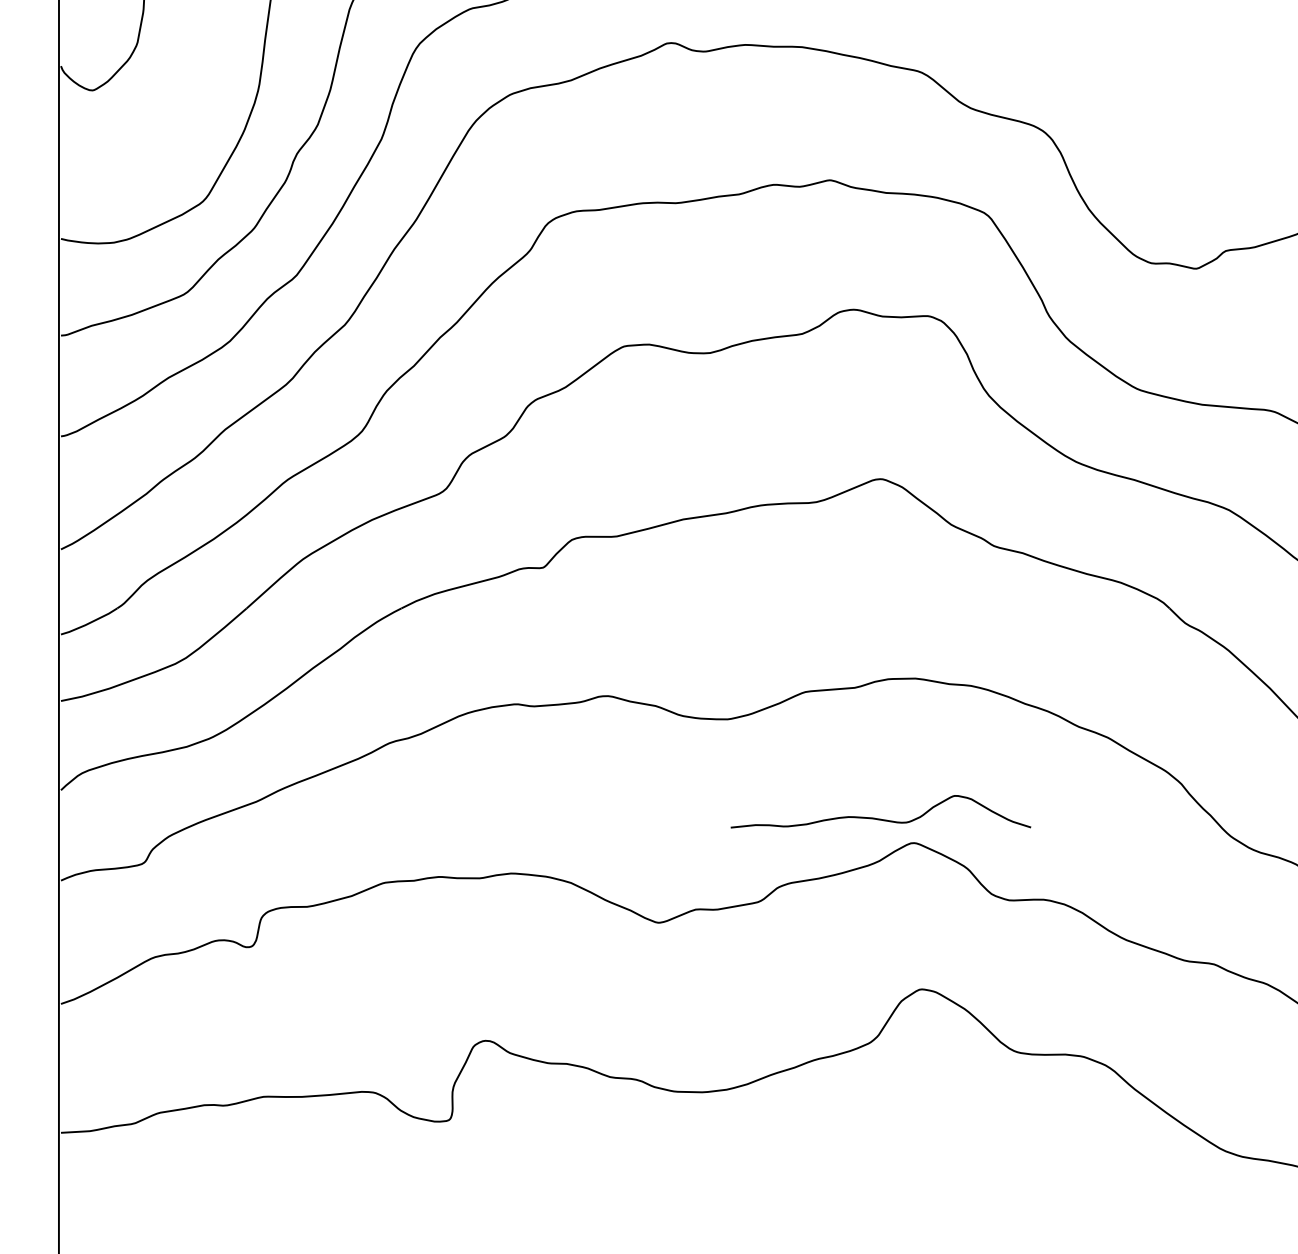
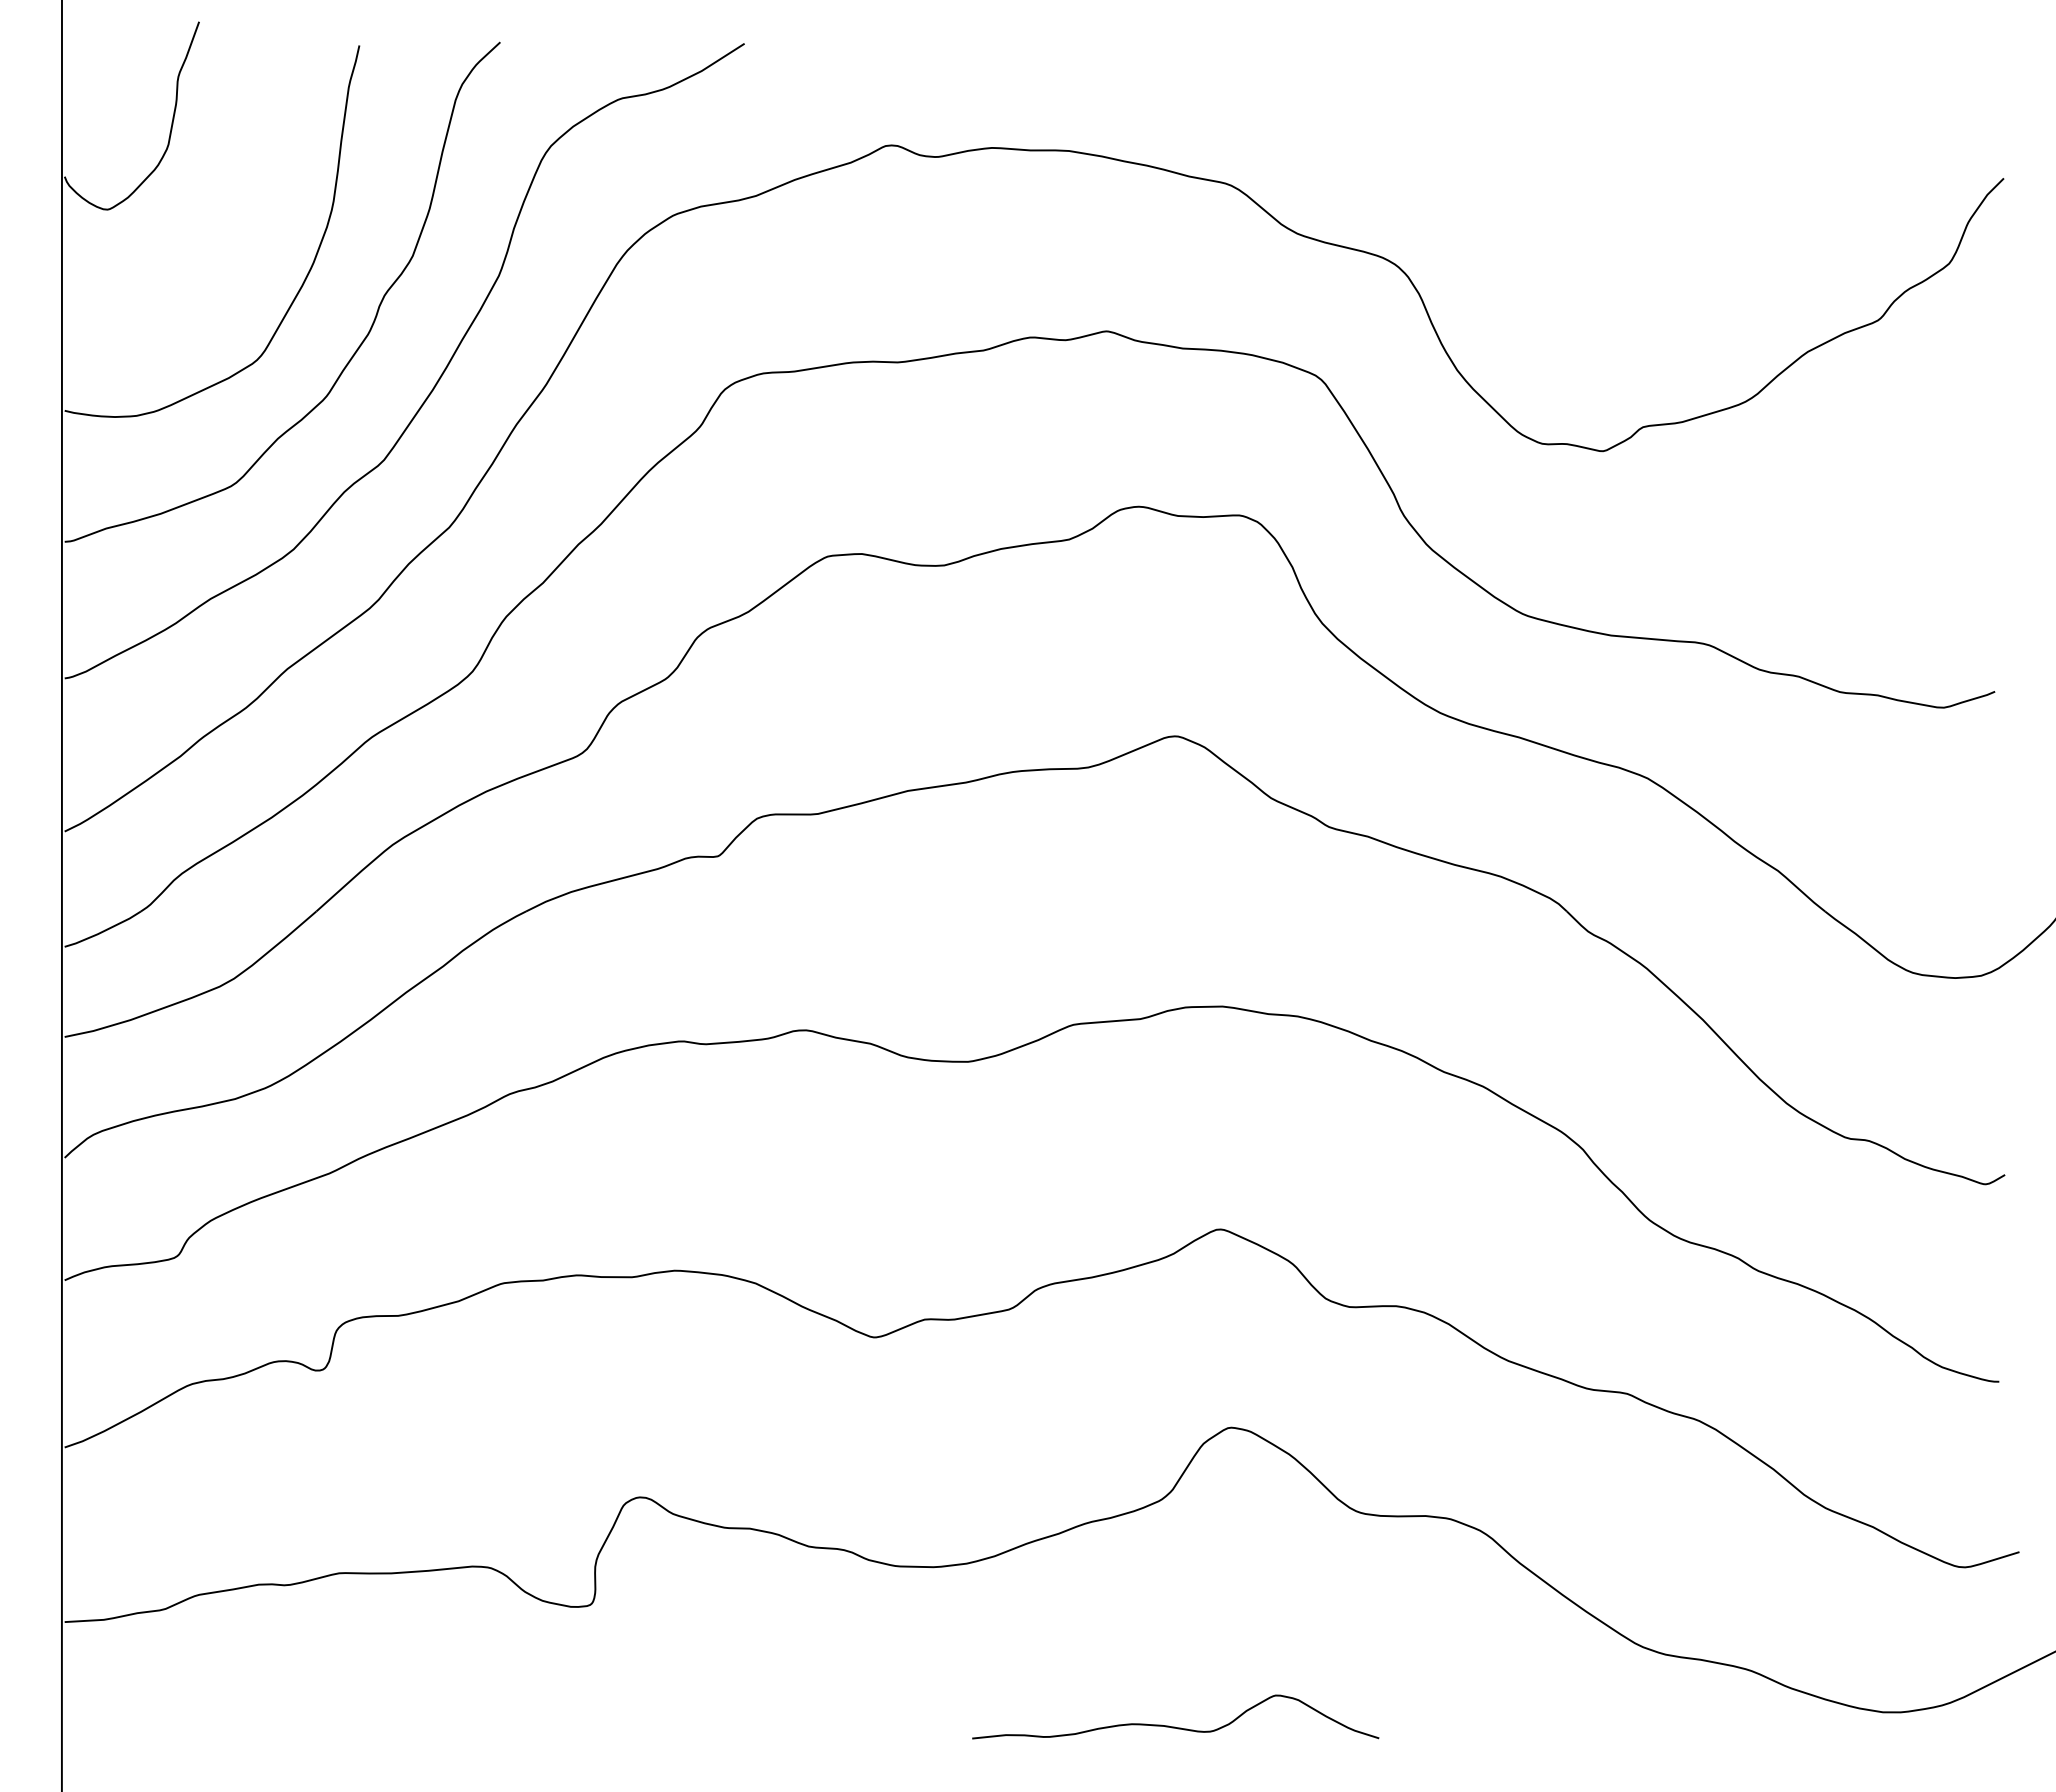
curve: (880, 818) -> (1175, 1726), moved

